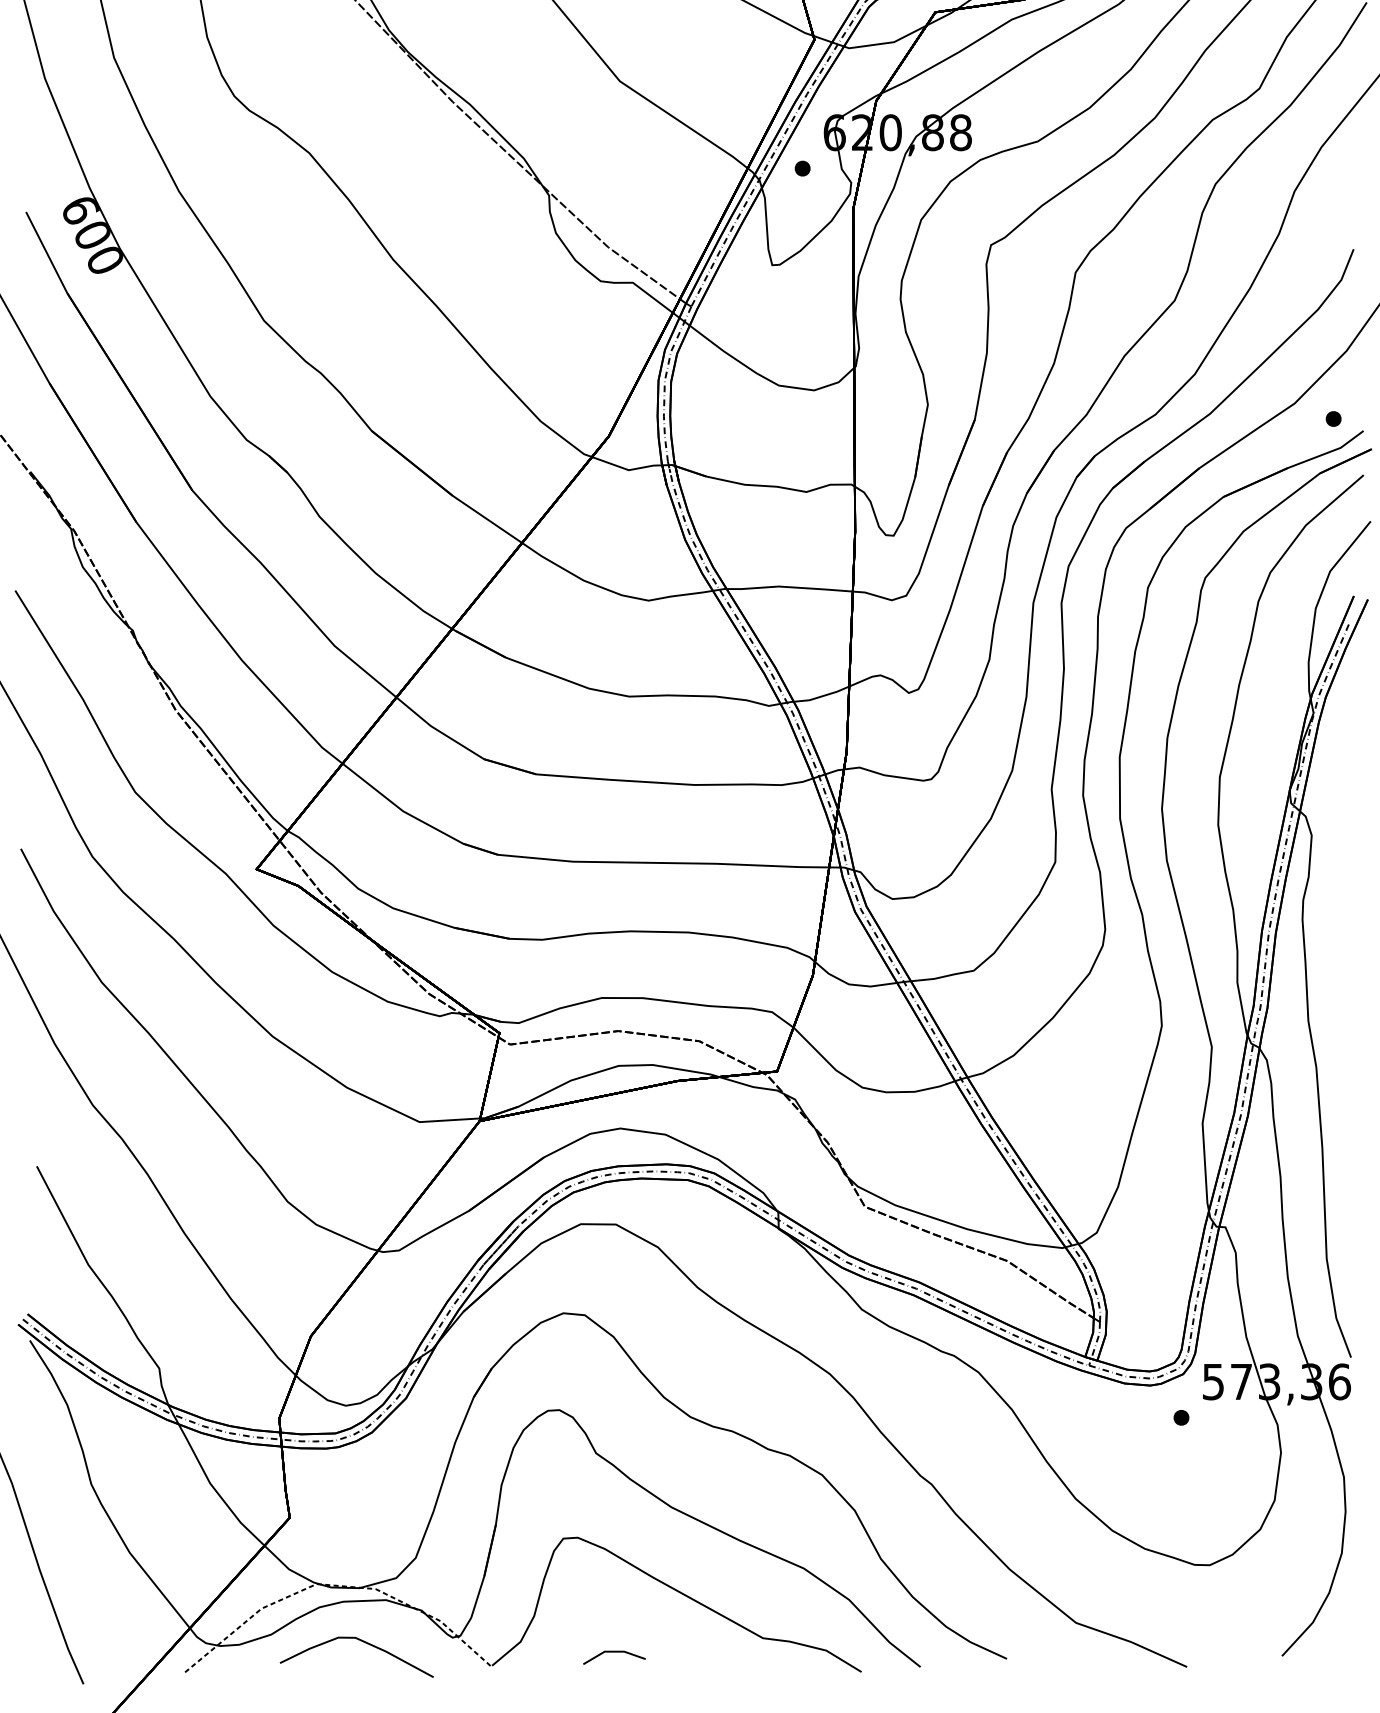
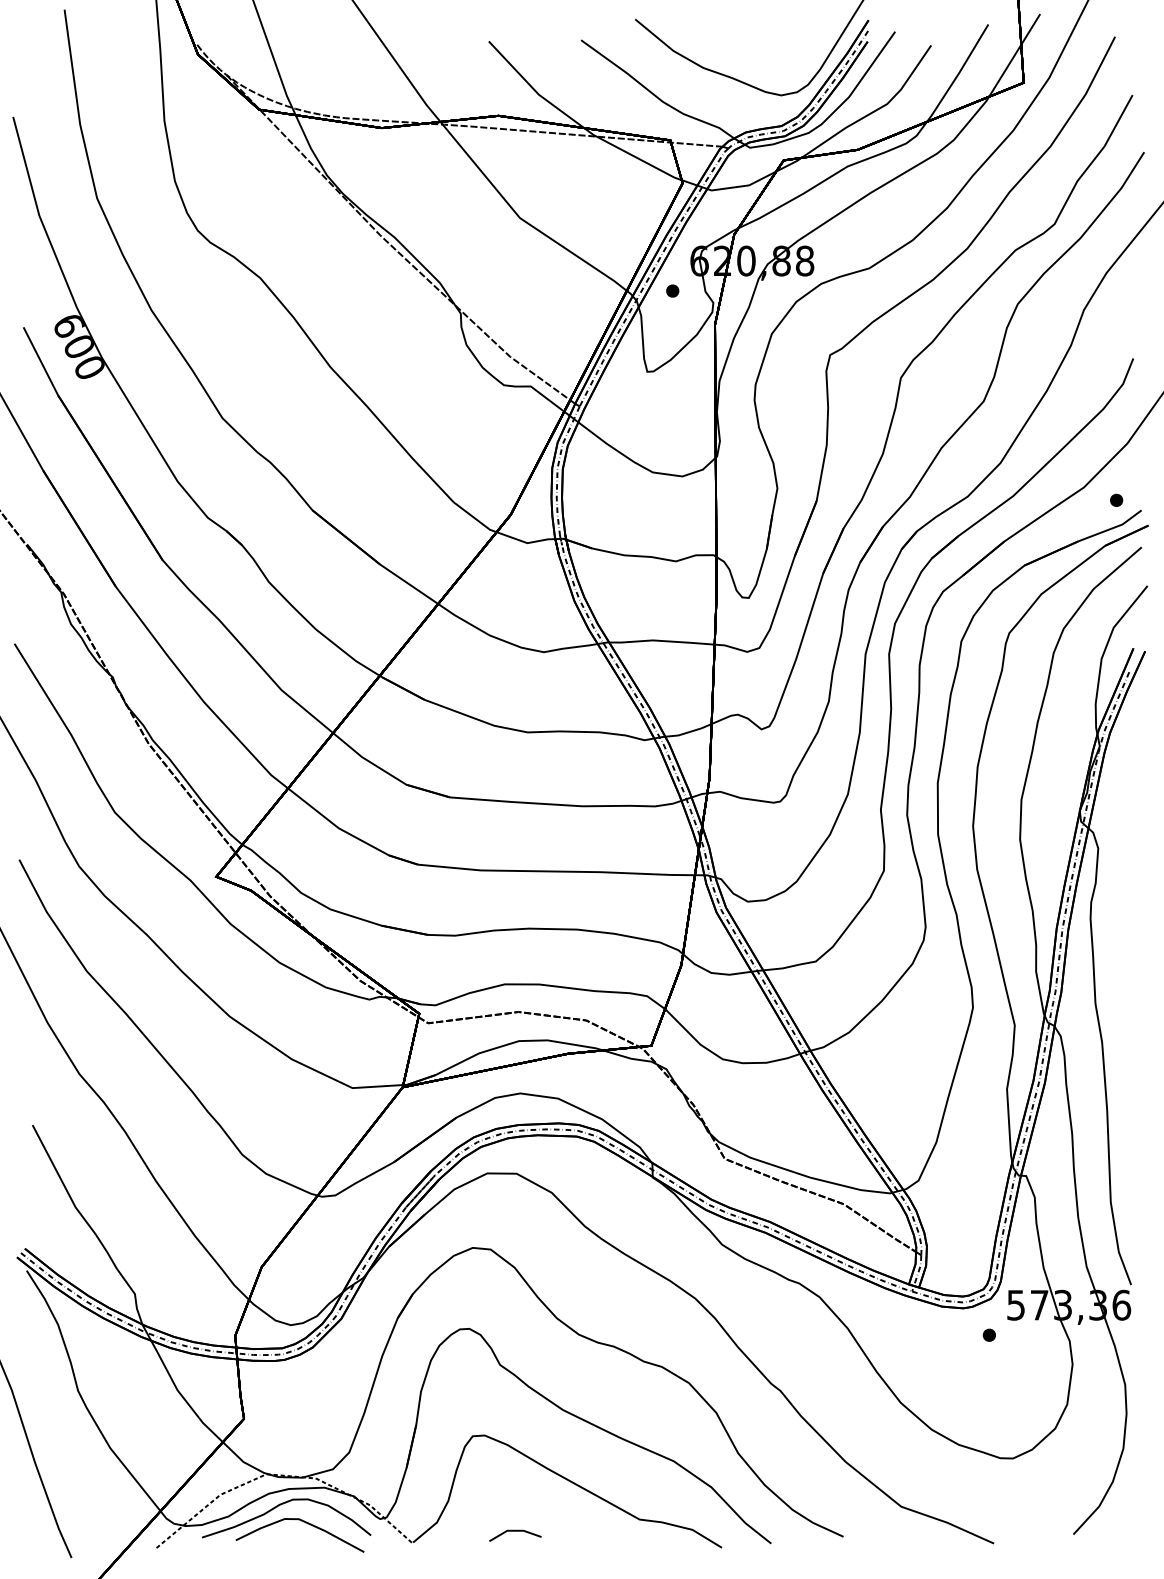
curve: (329, 1623) -> (277, 1507), added

